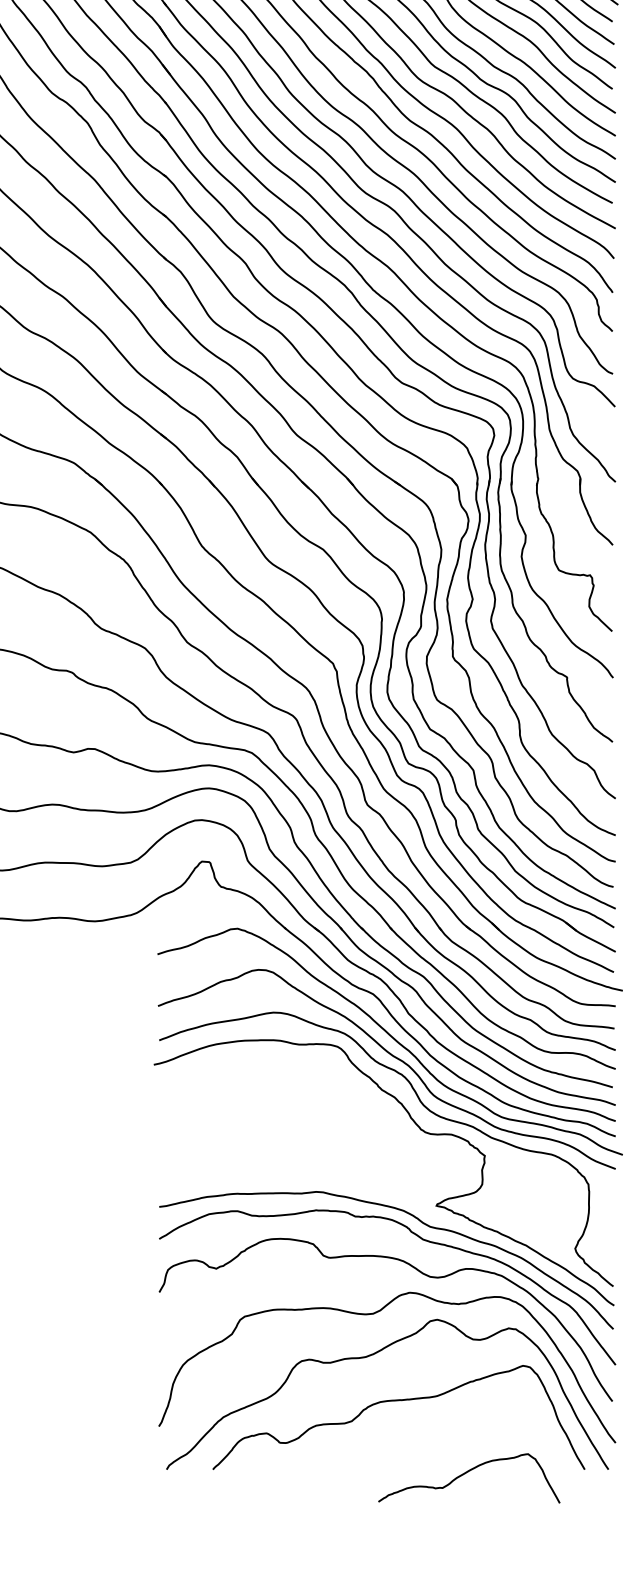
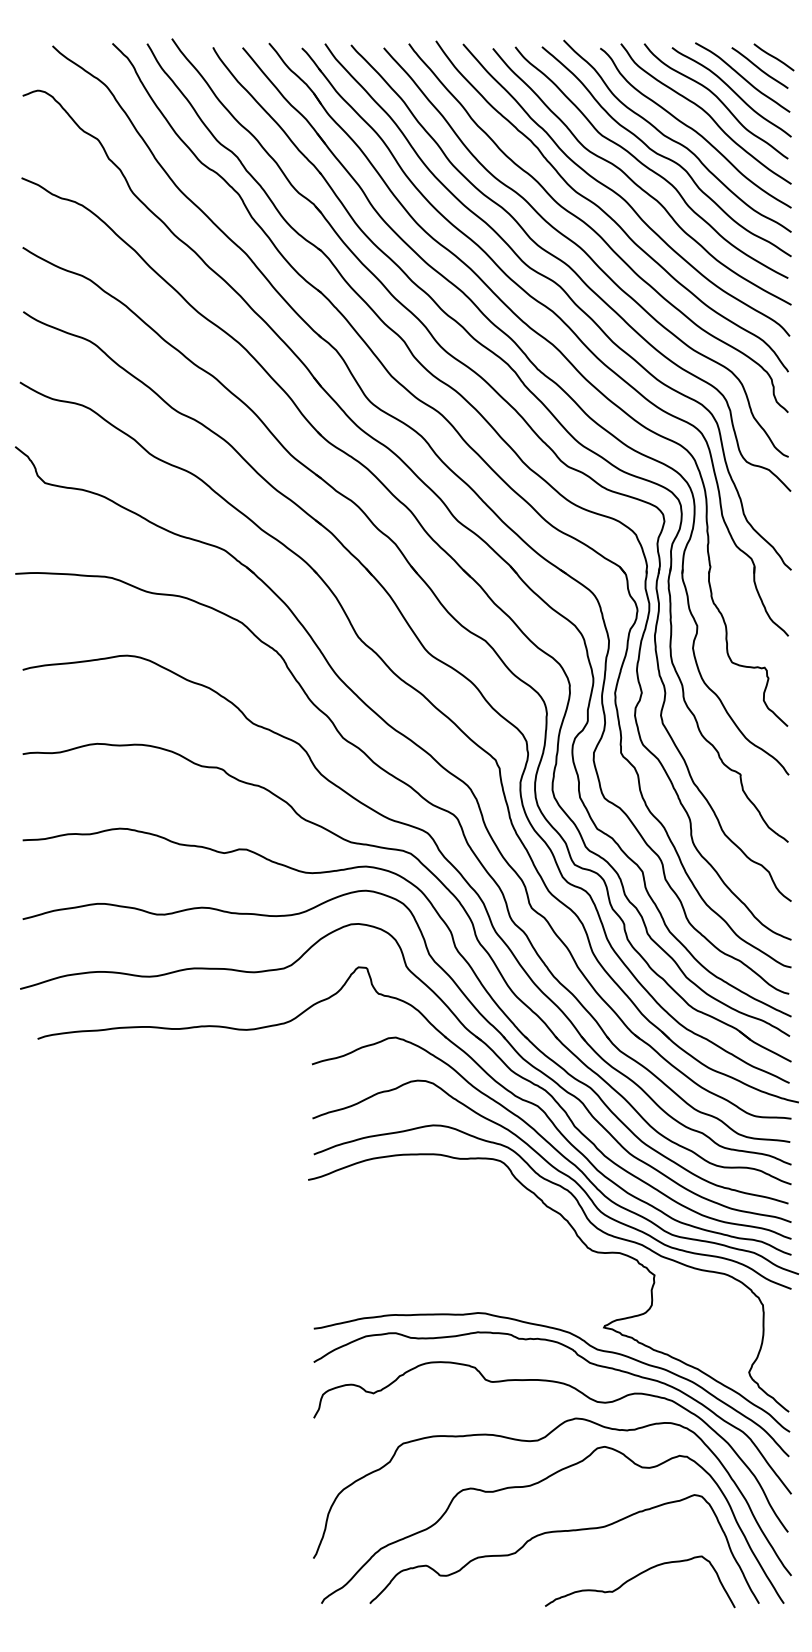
curve: (465, 1474) -> (636, 1577), moved

